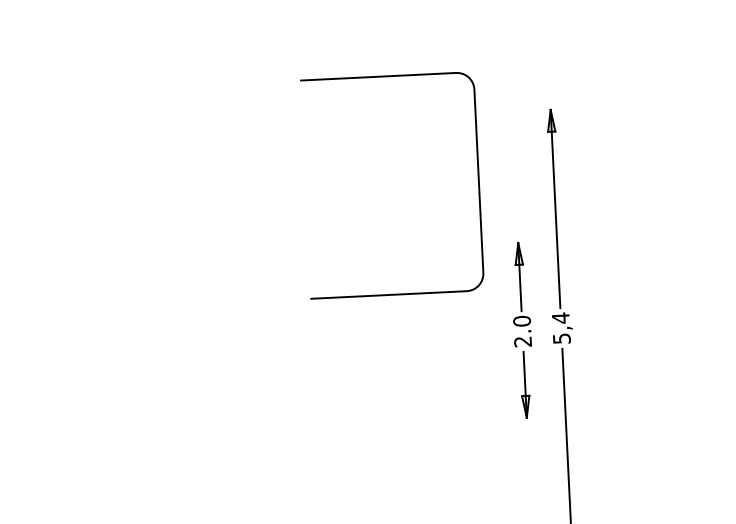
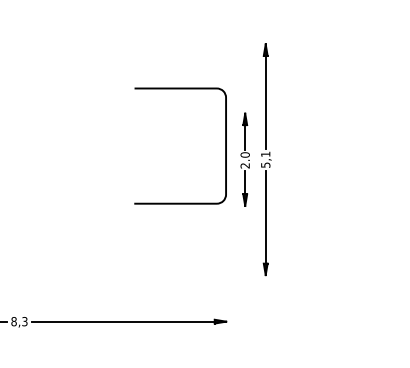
curve: (477, 180) -> (225, 145), moved
text: (560, 318) -> (265, 154), 5,4 -> 5,1

